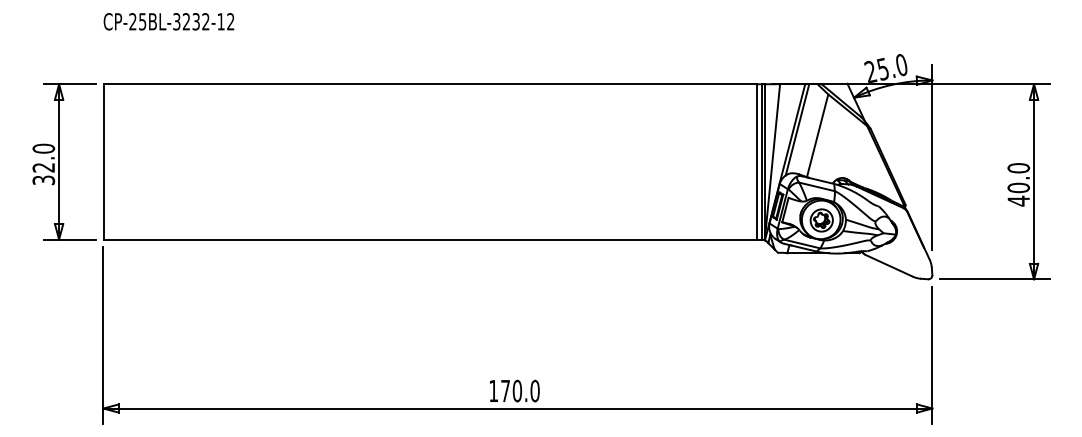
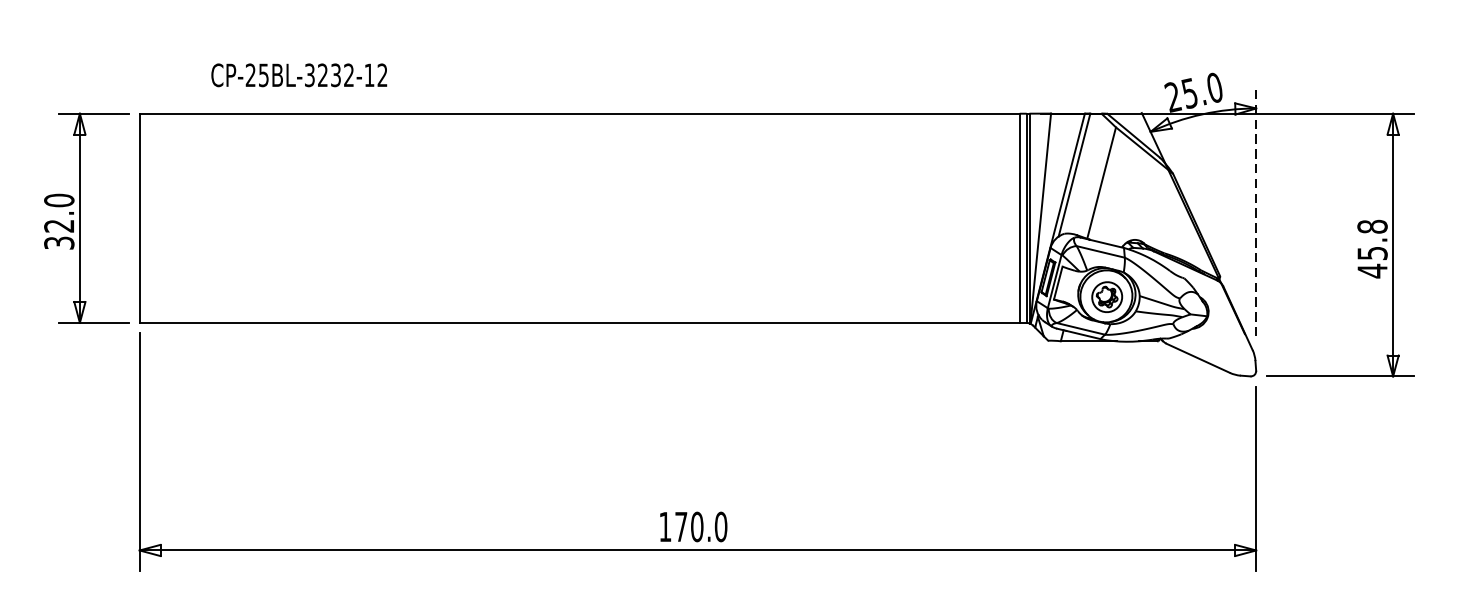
text: (168, 21) -> (298, 74), moved
line: (932, 156) -> (1256, 210), solid -> dashed
text: (1018, 178) -> (1372, 240), 40.0 -> 45.8

